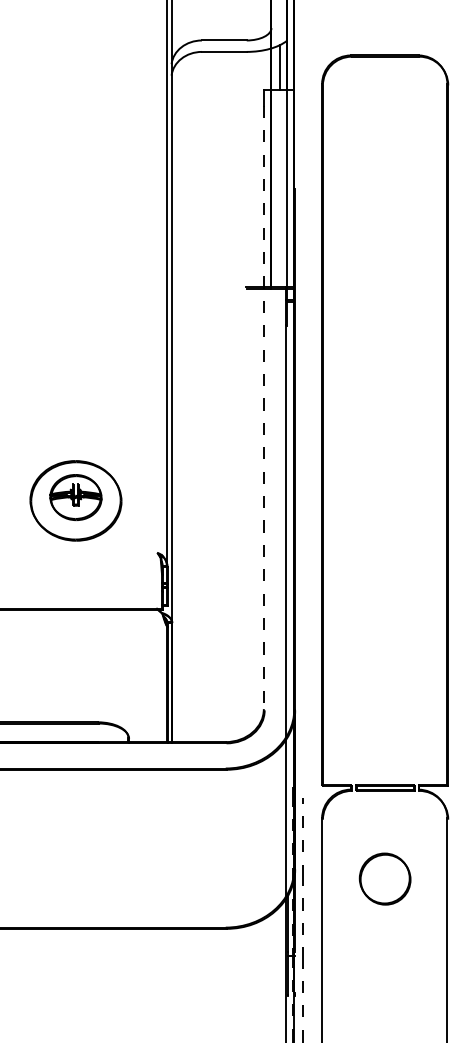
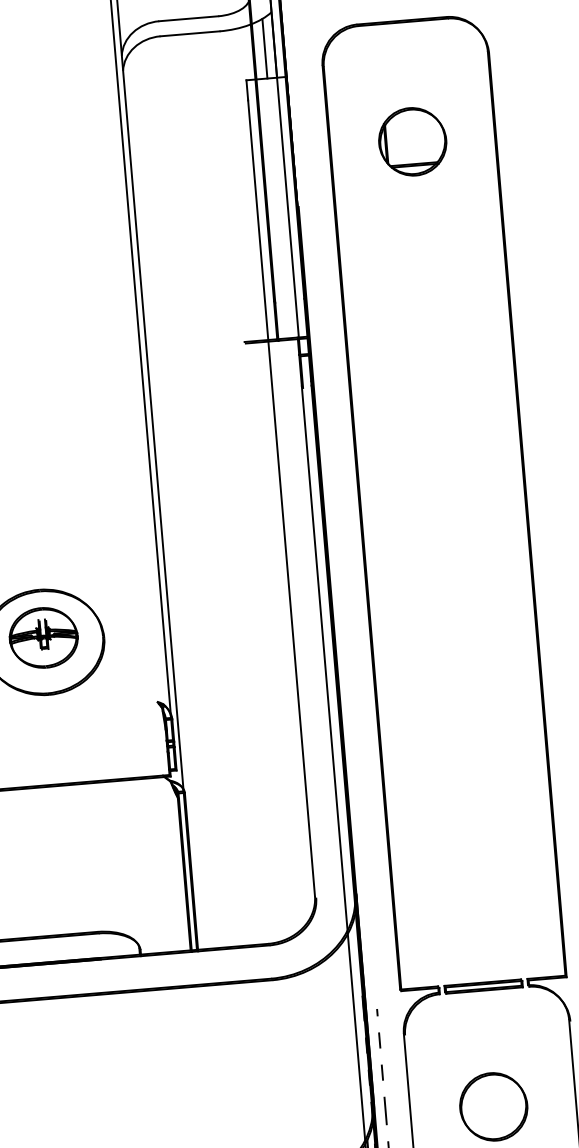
part: (384, 146) -> (411, 140), added
line: (263, 407) -> (281, 498), dashed -> solid

